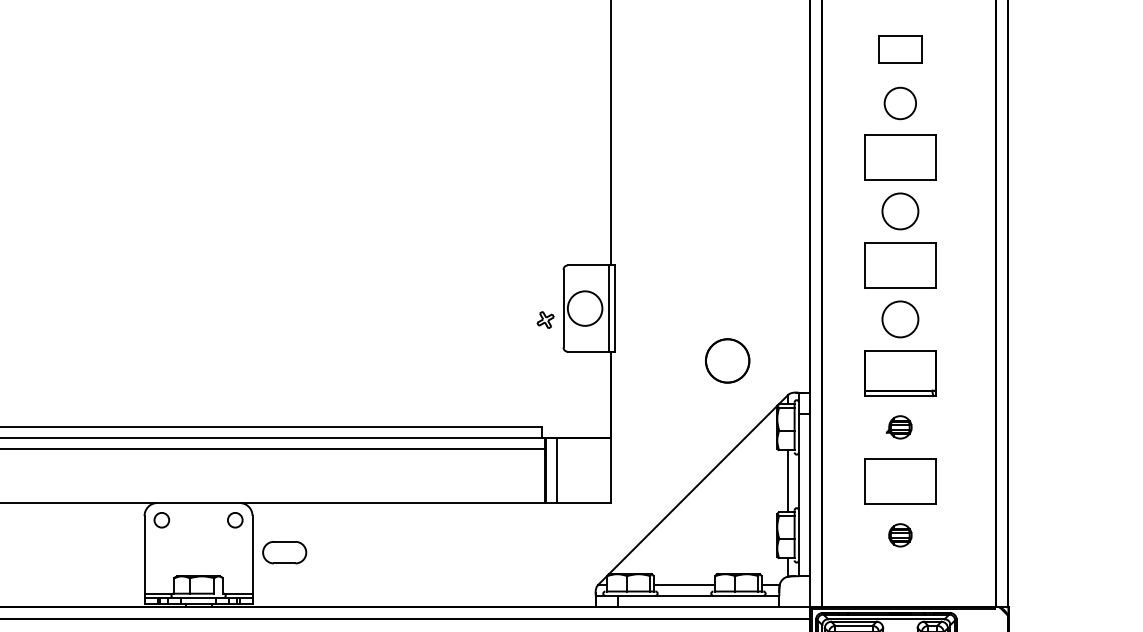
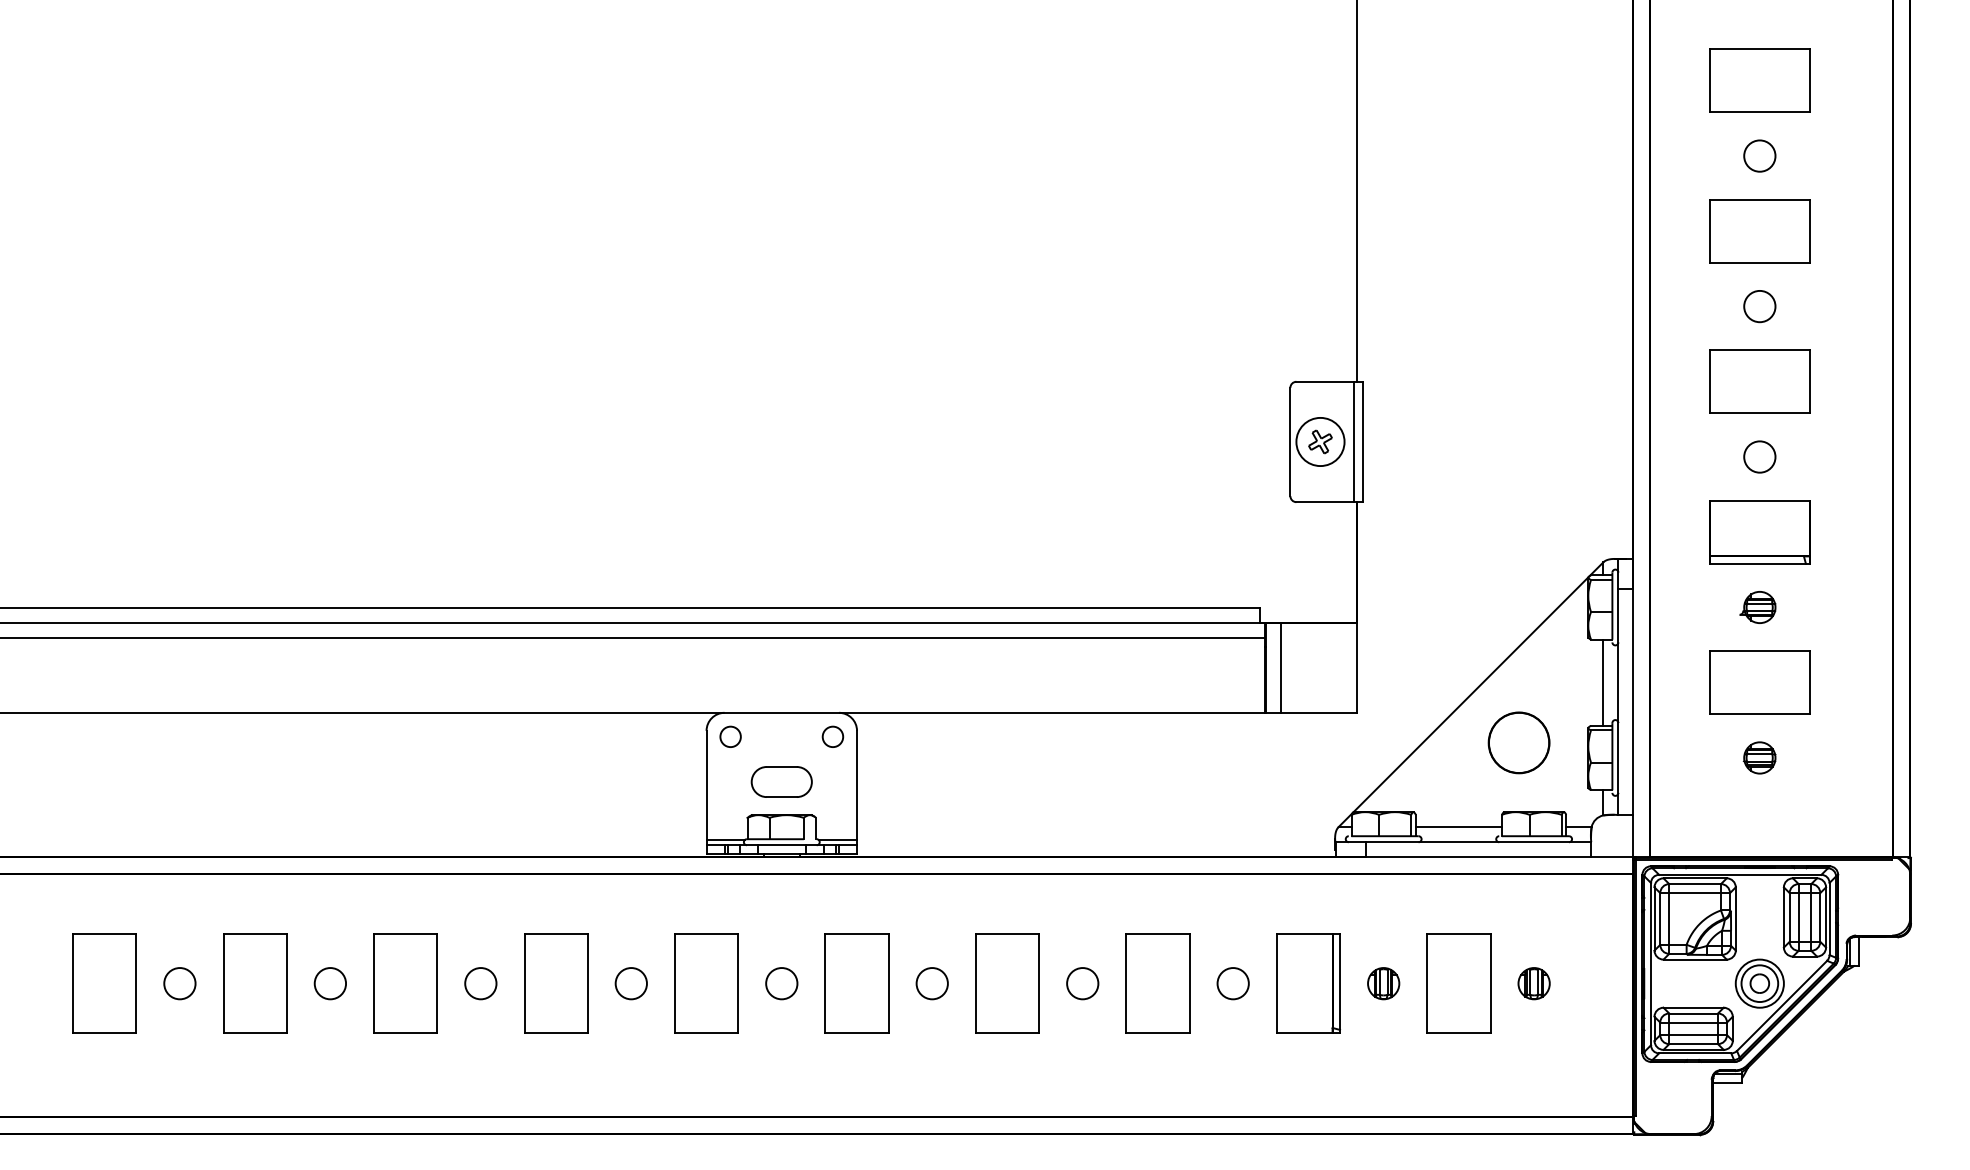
part: (900, 49) -> (1759, 80), size x1.67
circle: (900, 103) -> (1759, 155), size x0.71
circle: (900, 211) -> (1759, 306), size x0.62
part: (545, 319) -> (1320, 441), moved
circle: (900, 319) -> (1759, 456), size x0.62
part: (727, 360) -> (1518, 742), moved
part: (284, 552) -> (781, 781), moved

